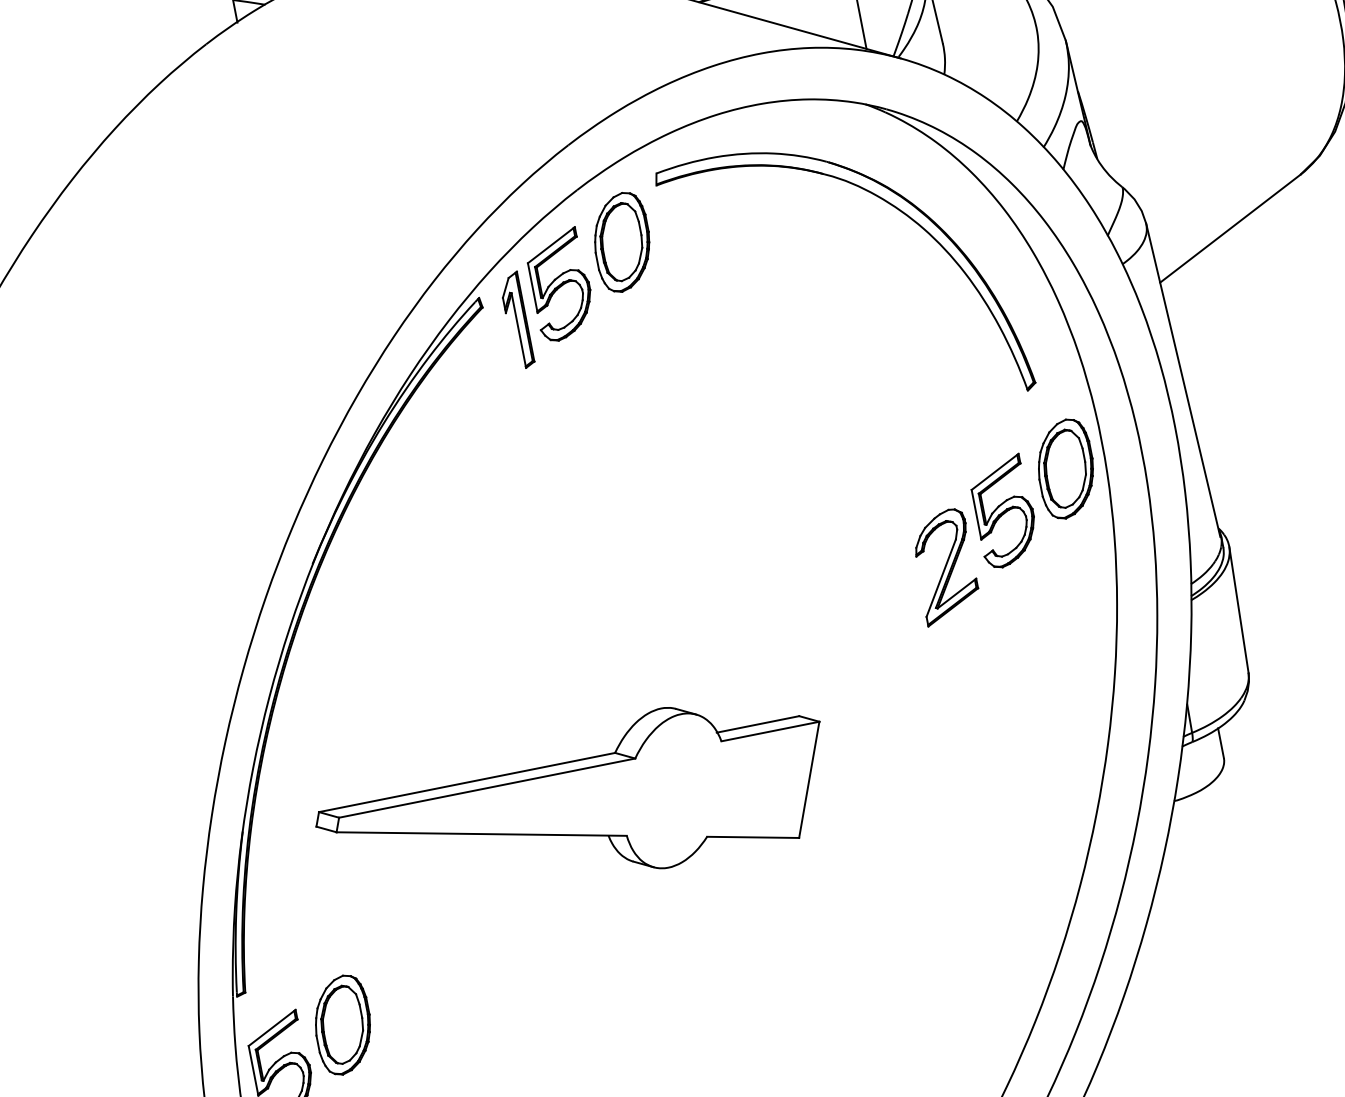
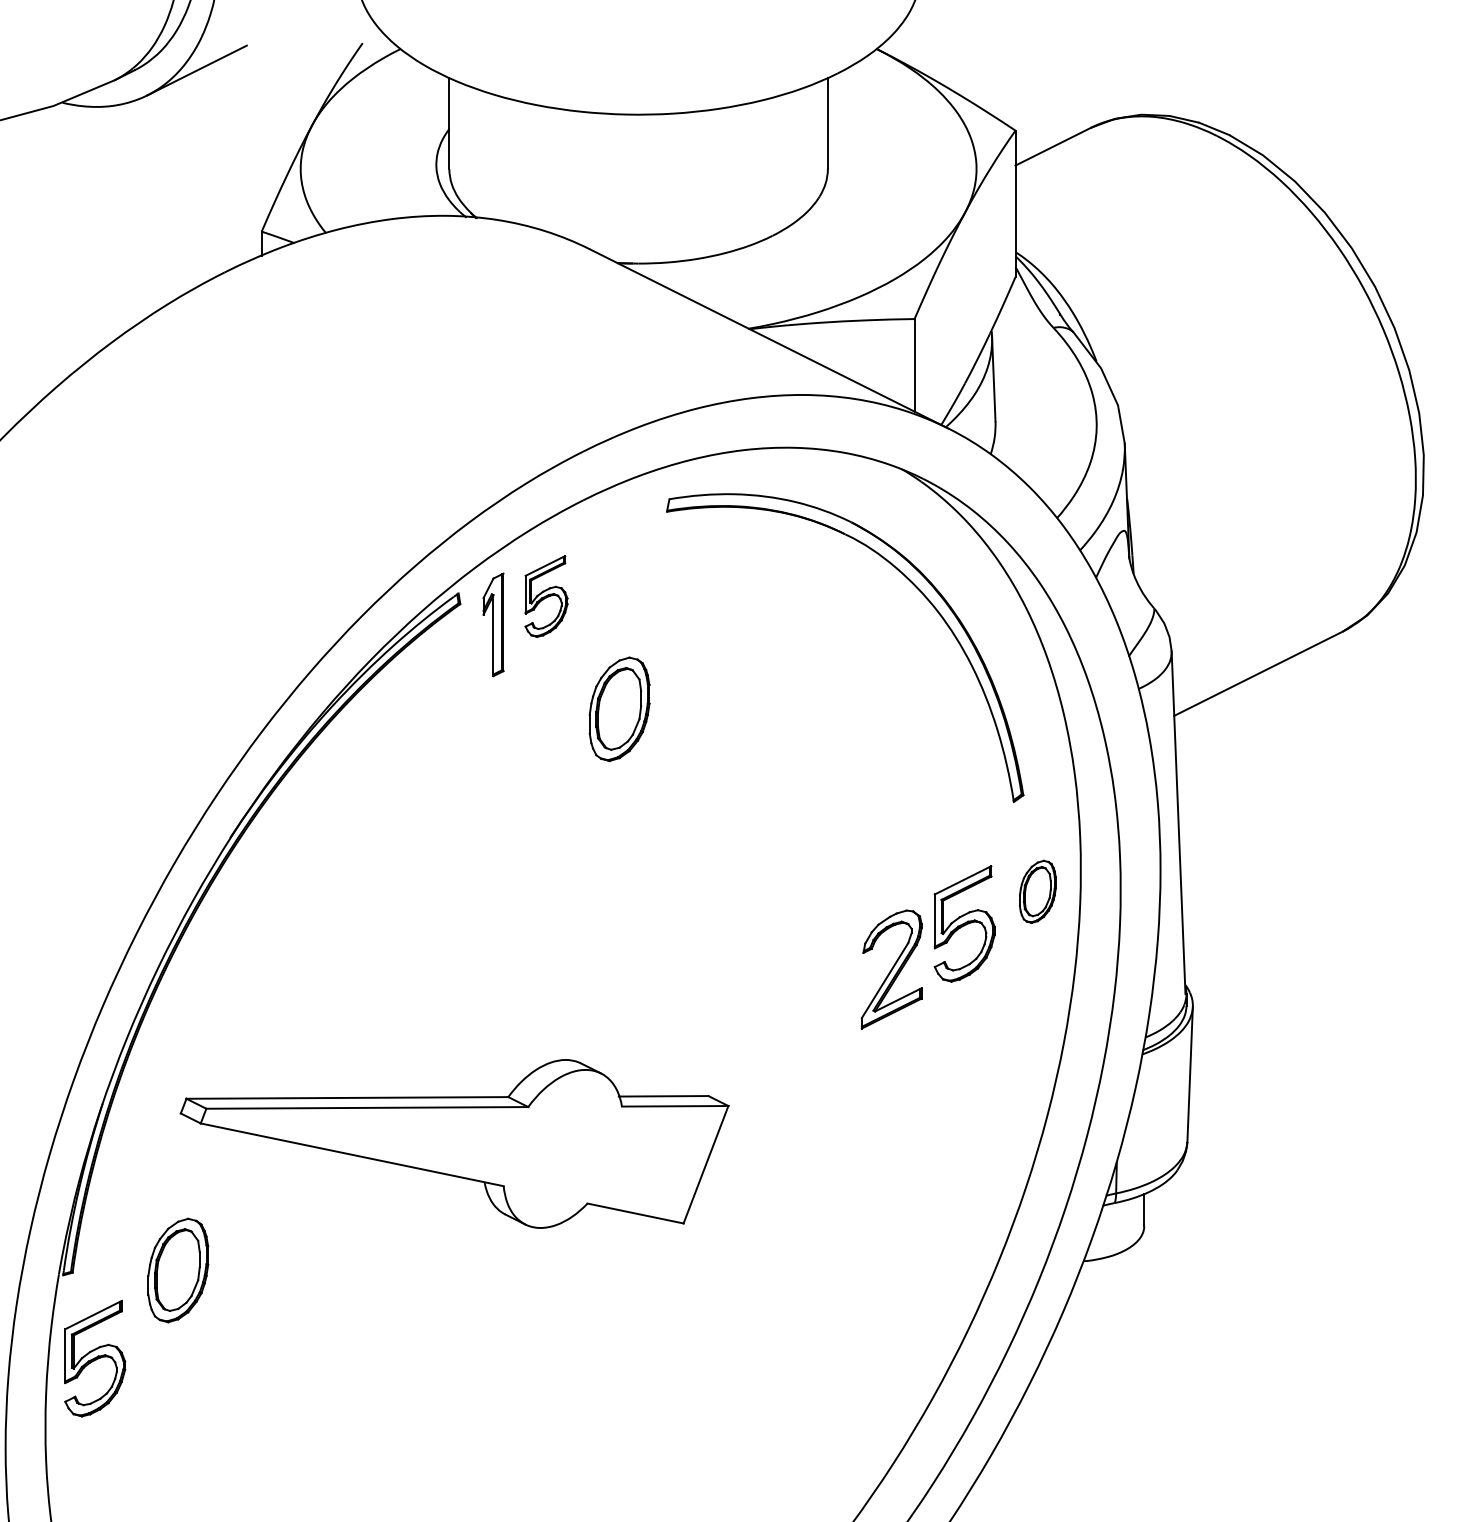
part: (622, 242) -> (619, 709), moved
part: (560, 285) -> (546, 596), size x0.7
part: (1065, 468) -> (1037, 891), size x0.6
part: (343, 1025) -> (178, 1270), moved

